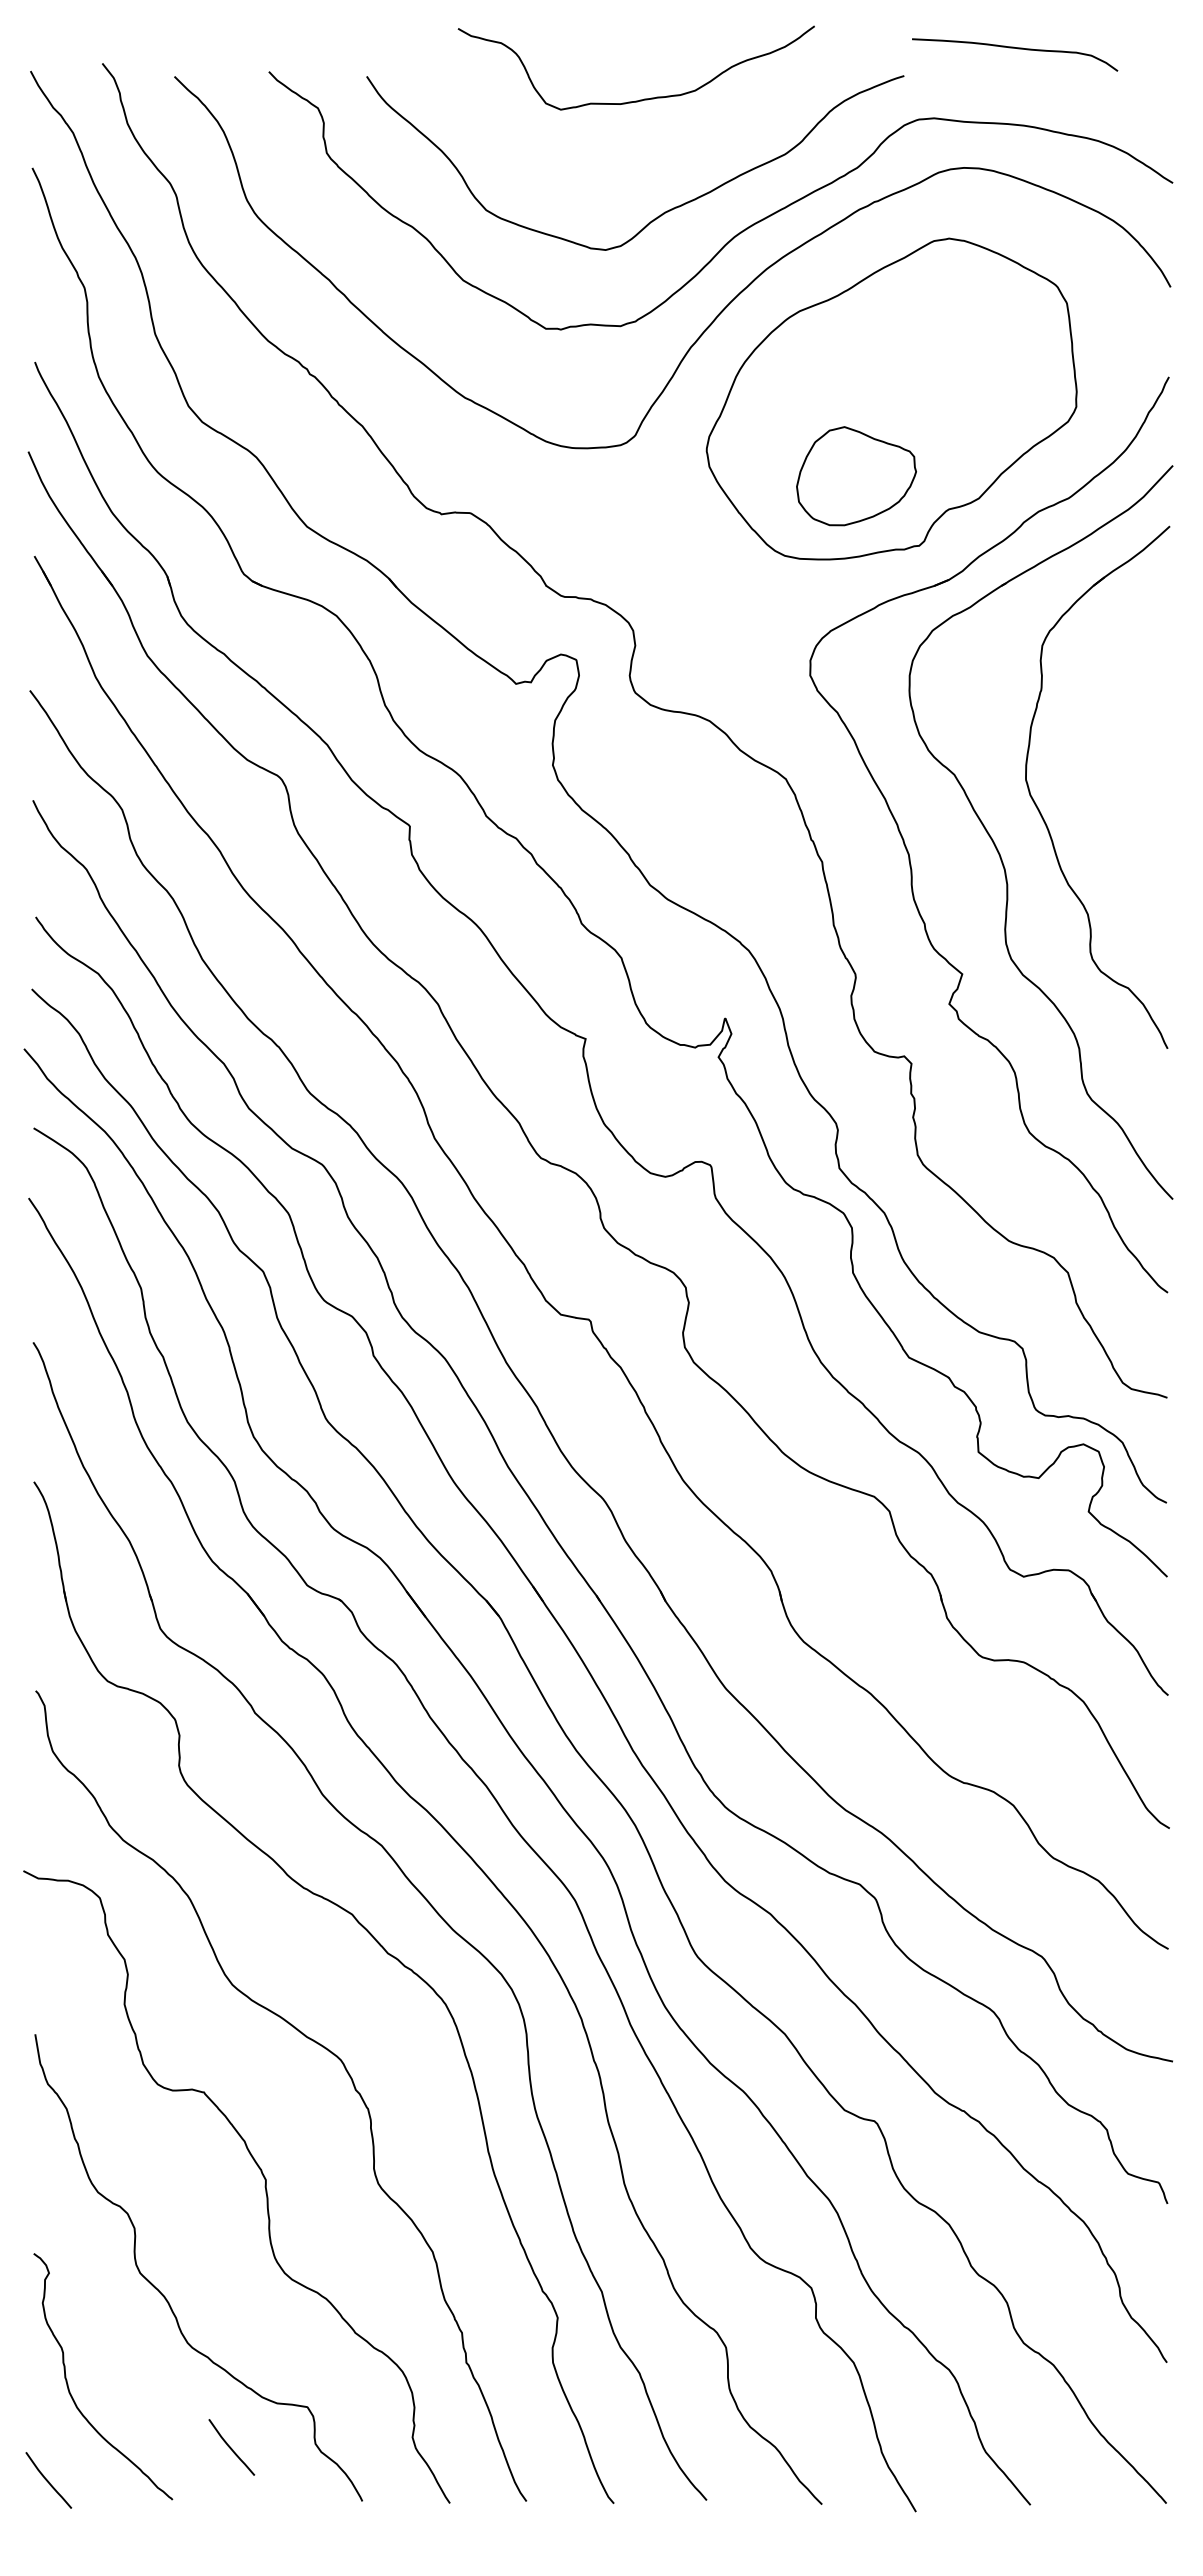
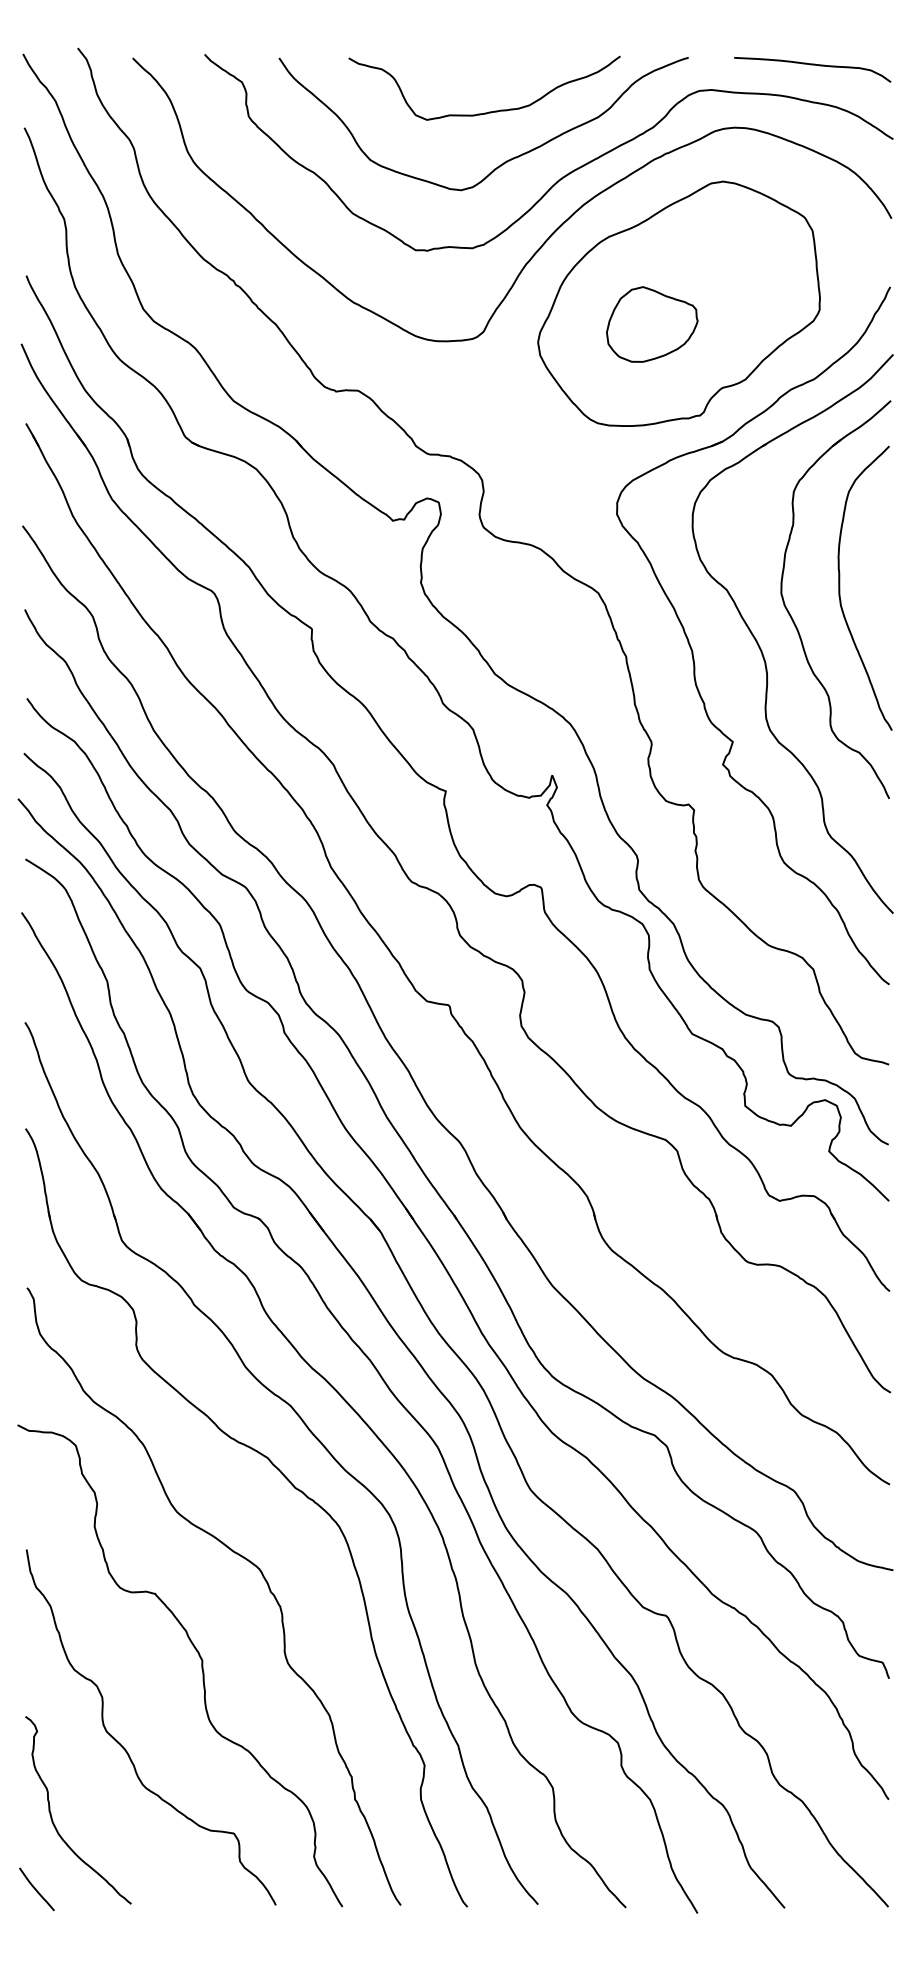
curve: (1017, 49) -> (814, 65), moved
curve: (644, 98) -> (490, 111), moved
part: (856, 476) -> (652, 324), moved
curve: (1102, 772) -> (839, 588), added
curve: (231, 2447) -> (176, 1864), removed

